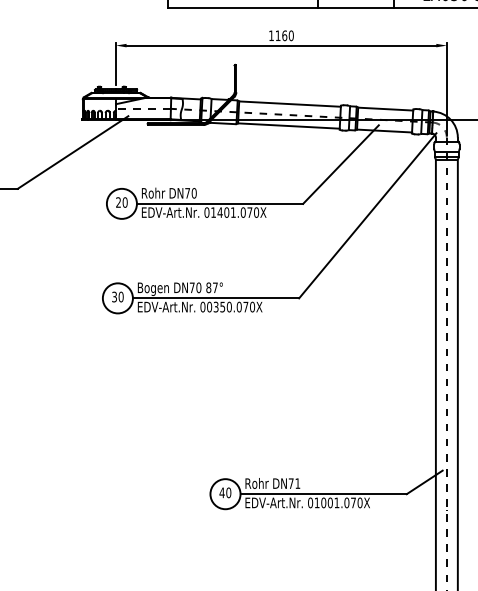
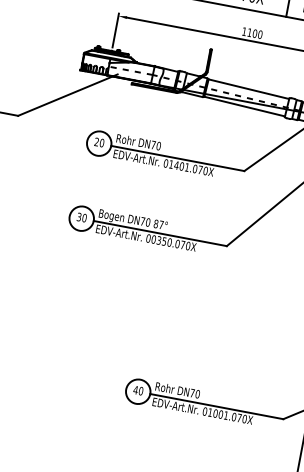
text: (284, 35) -> (254, 33), 1160 -> 1100
text: (297, 483) -> (197, 394), DN71 -> DN70

